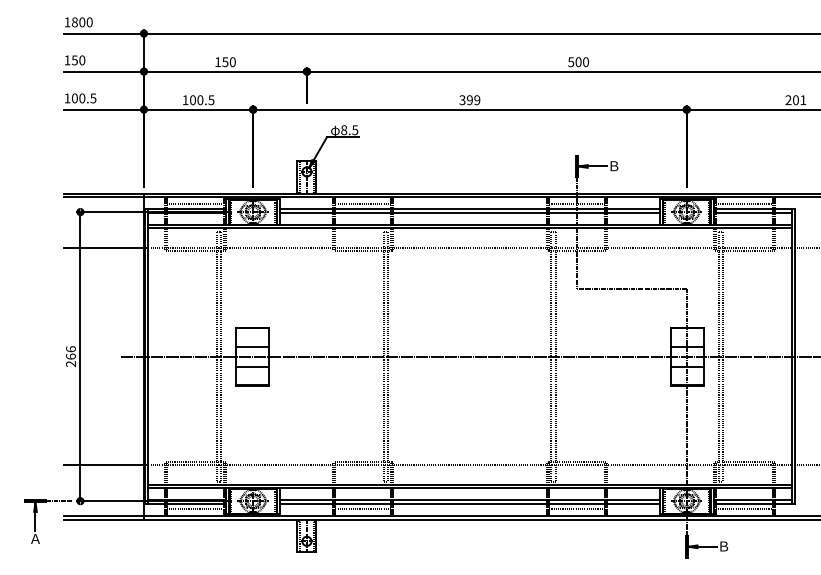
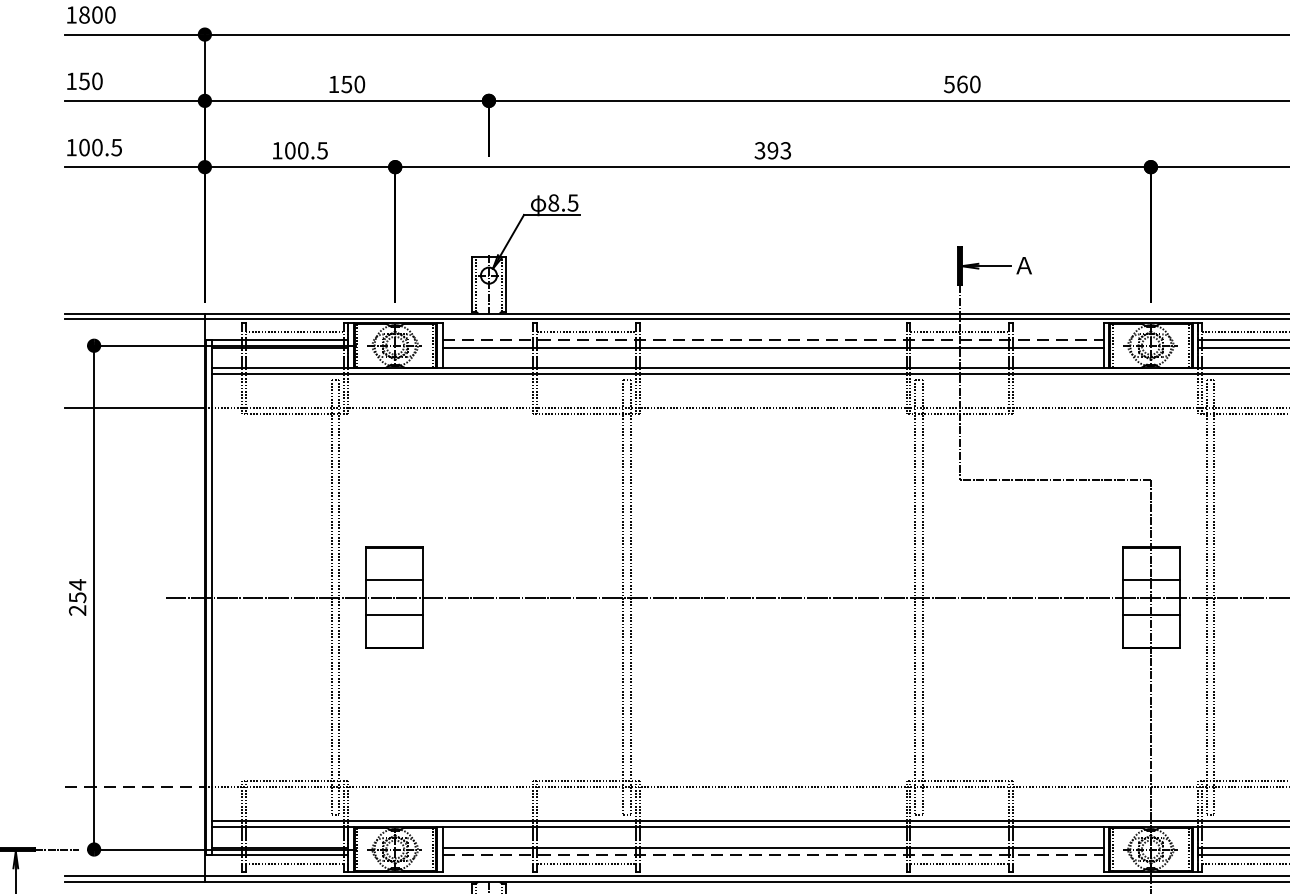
text: (578, 61) -> (962, 83), 500 -> 560
text: (477, 99) -> (786, 149), 399 -> 393
text: (613, 166) -> (1023, 266), Ｂ -> Ａ
line: (469, 208) -> (772, 339), solid -> dashed
text: (70, 352) -> (76, 590), 266 -> 254
line: (104, 465) -> (136, 787), solid -> dashed
line: (469, 504) -> (772, 855), solid -> dashed

